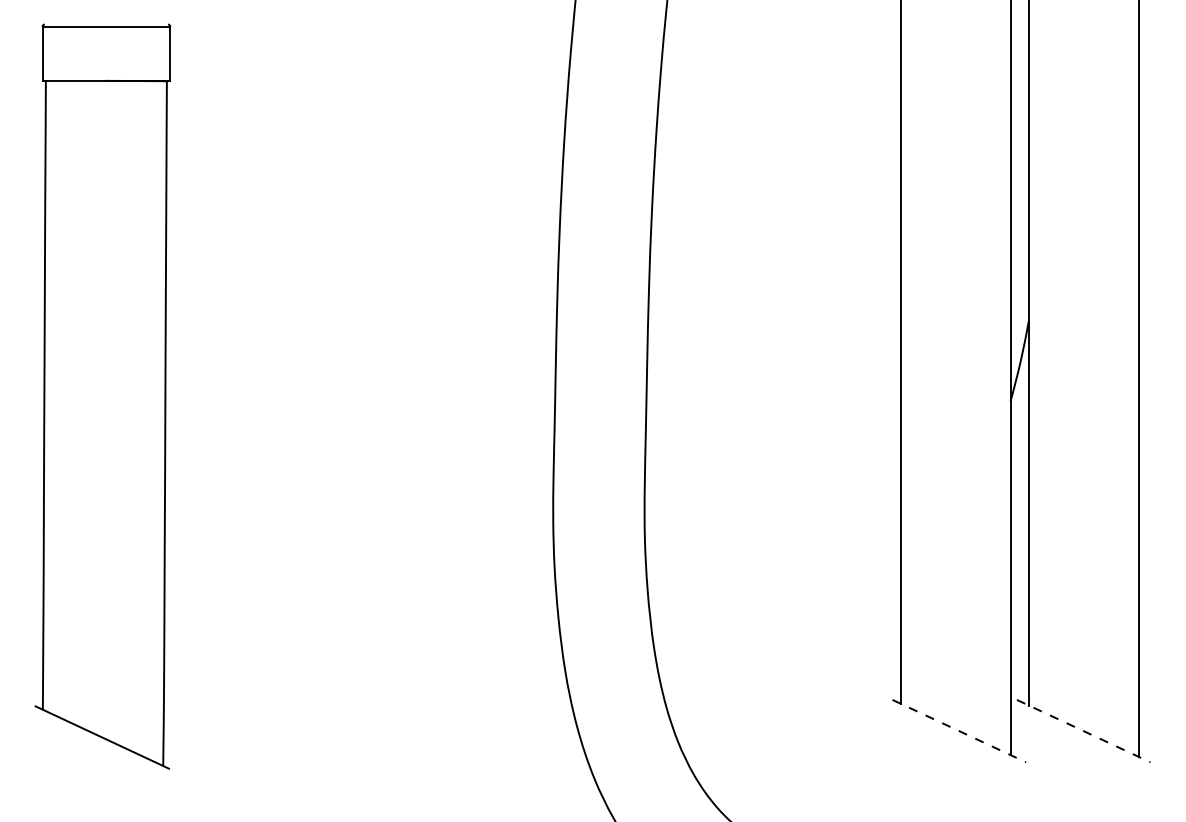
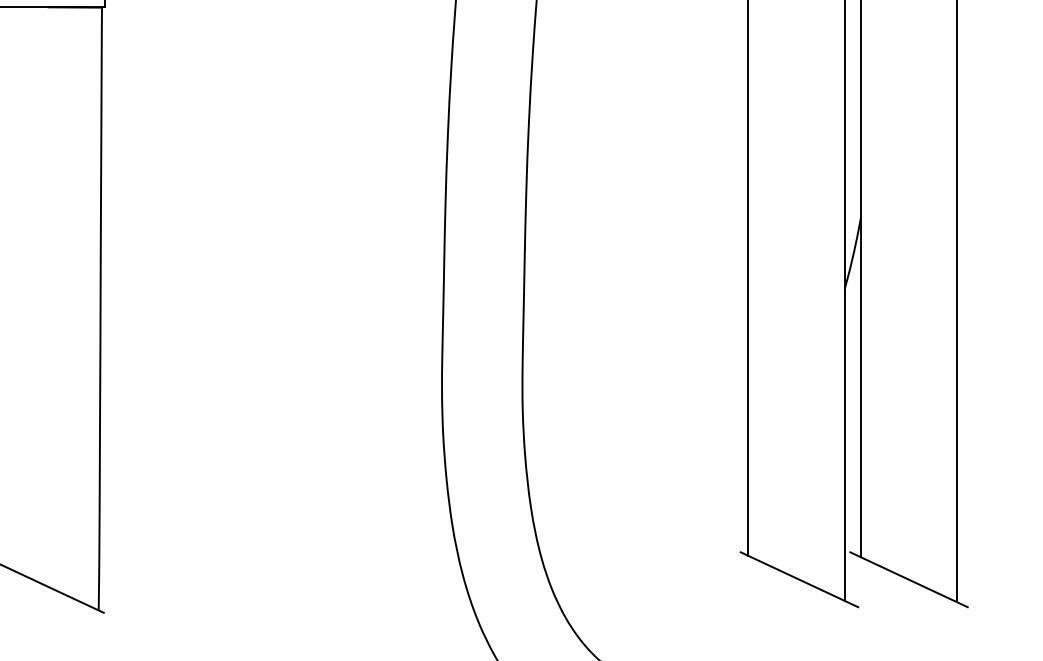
line: (959, 731) -> (799, 580), dashed -> solid
line: (1083, 731) -> (908, 580), dashed -> solid

